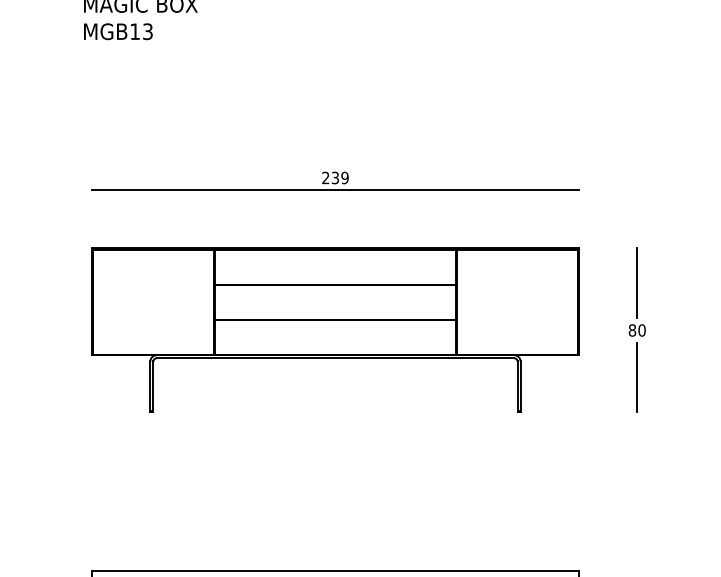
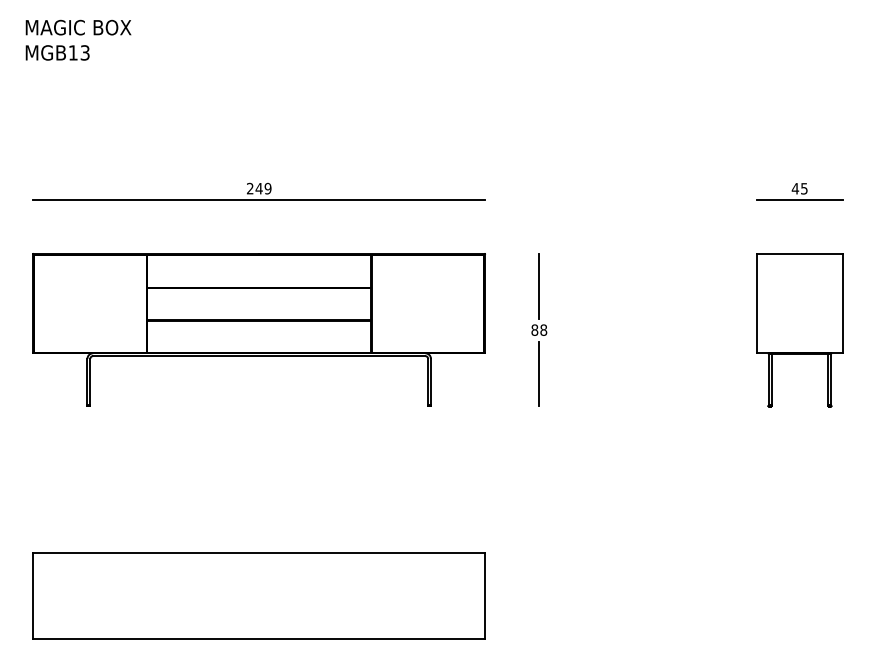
text: (334, 177) -> (258, 188), 239 -> 249
text: (641, 329) -> (543, 329), 80 -> 88

